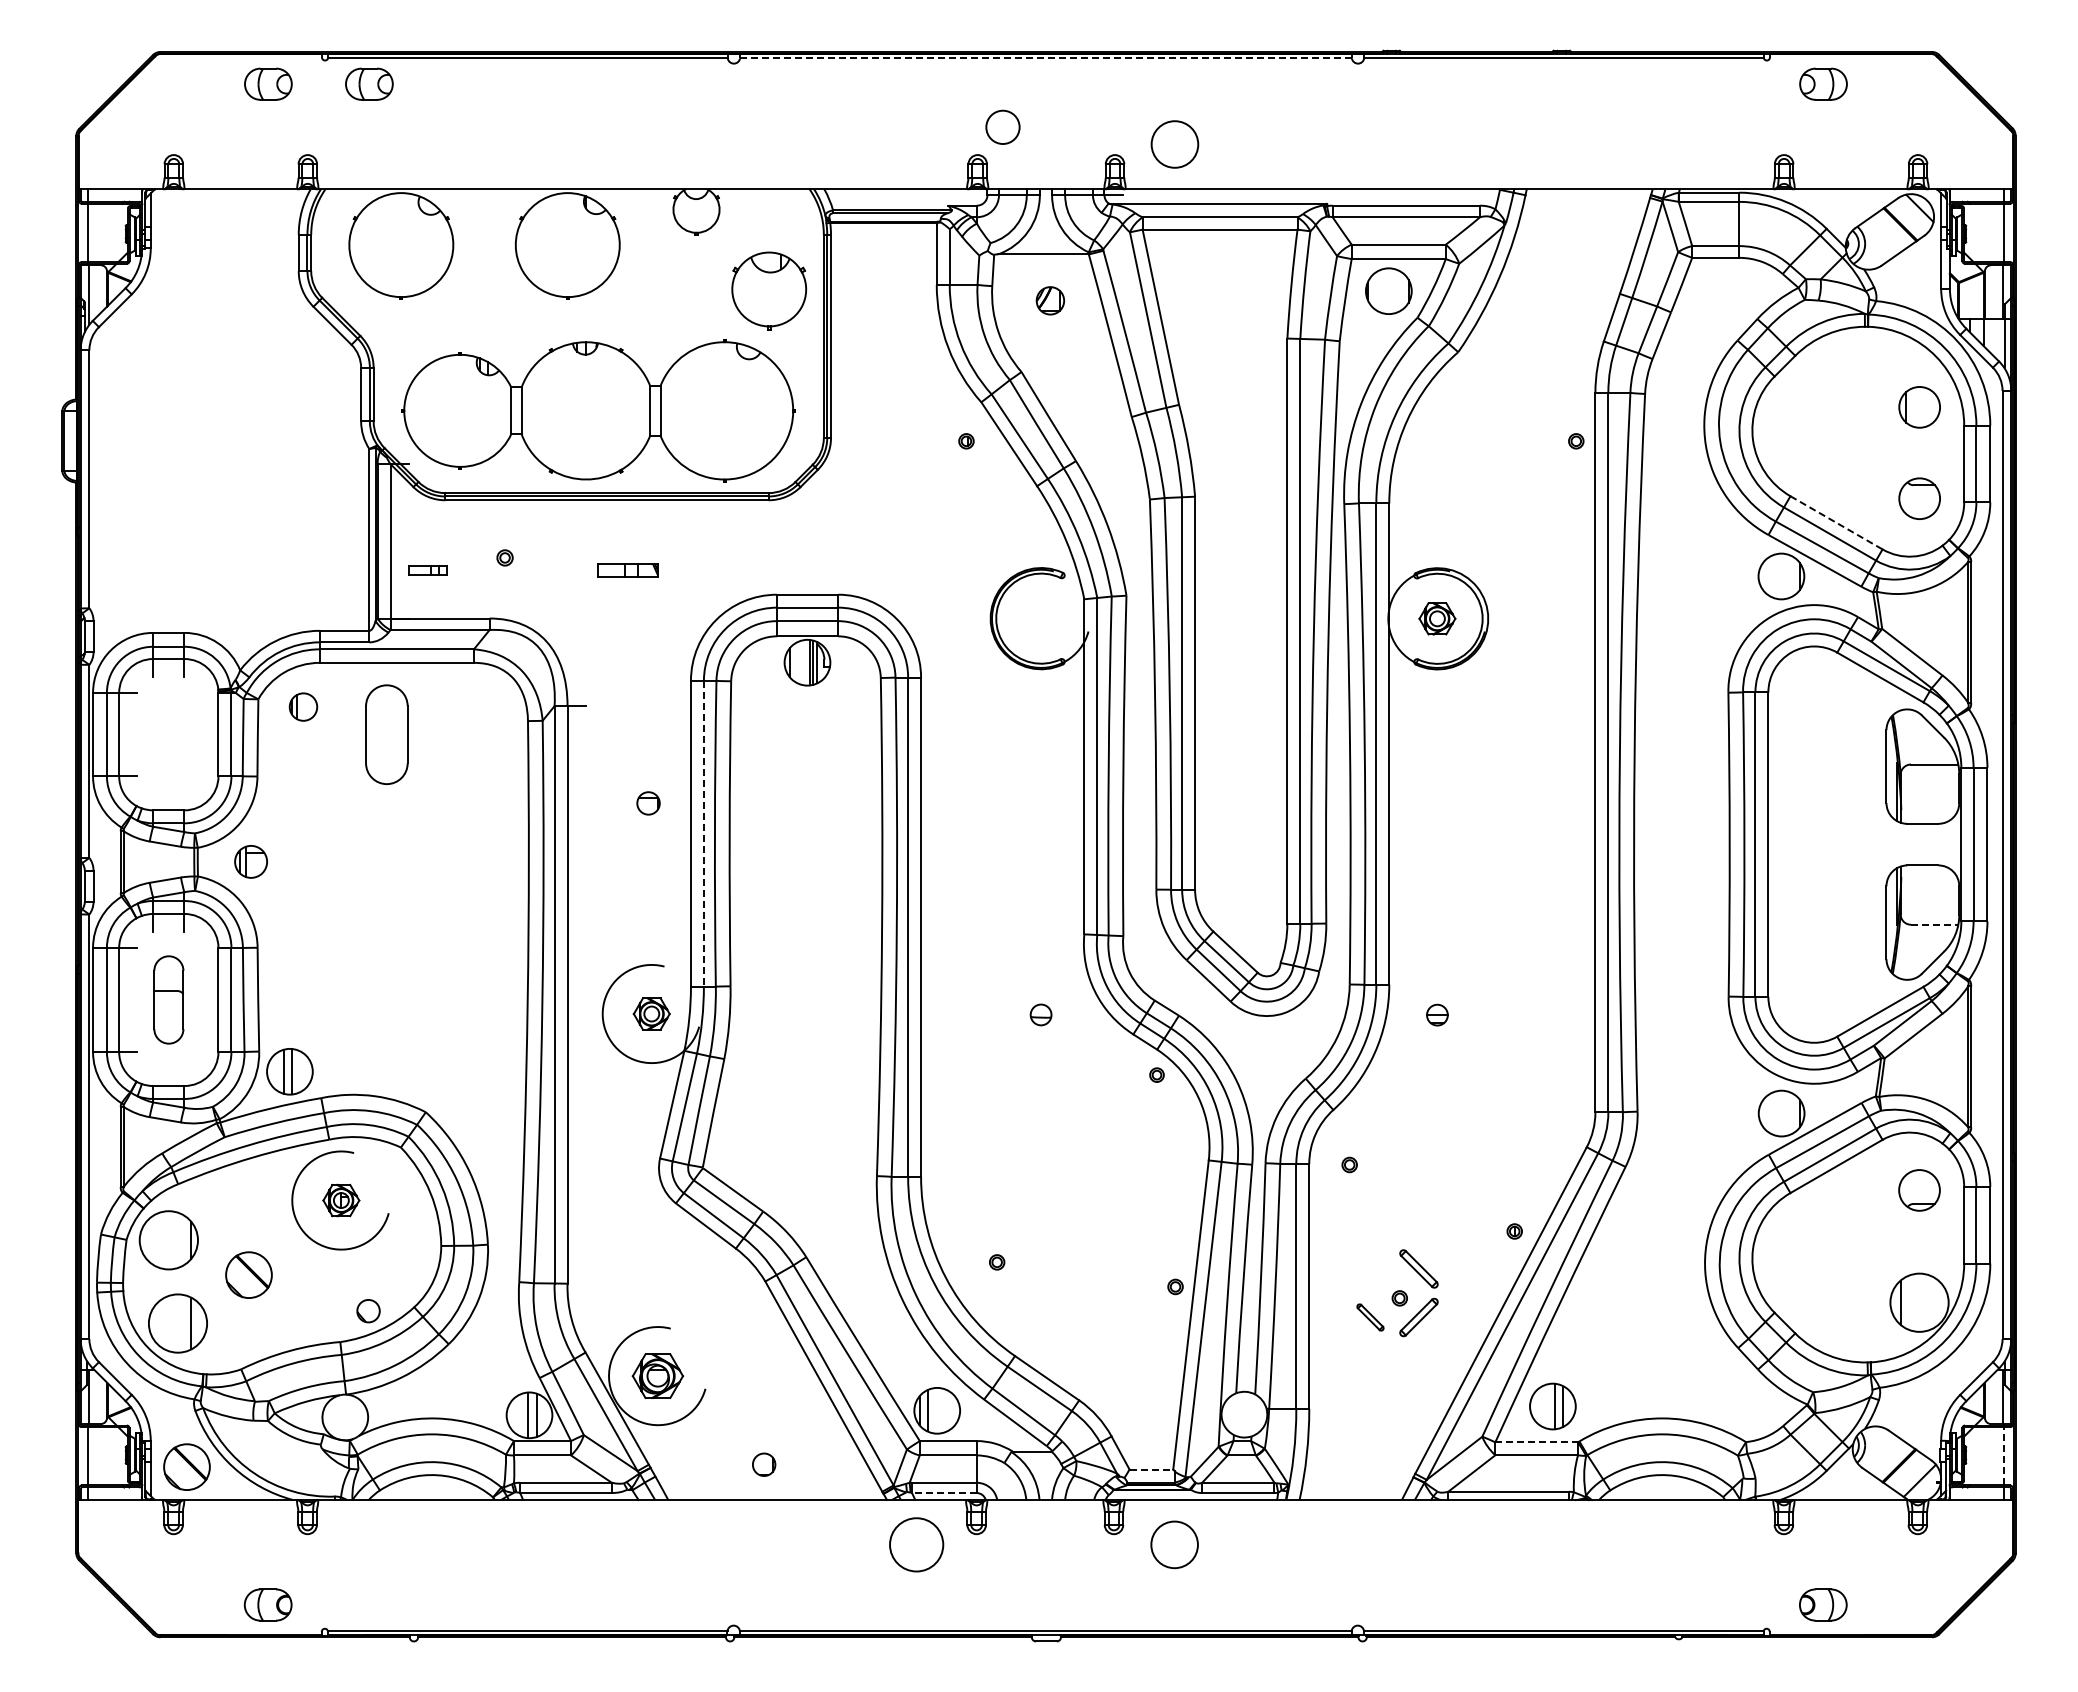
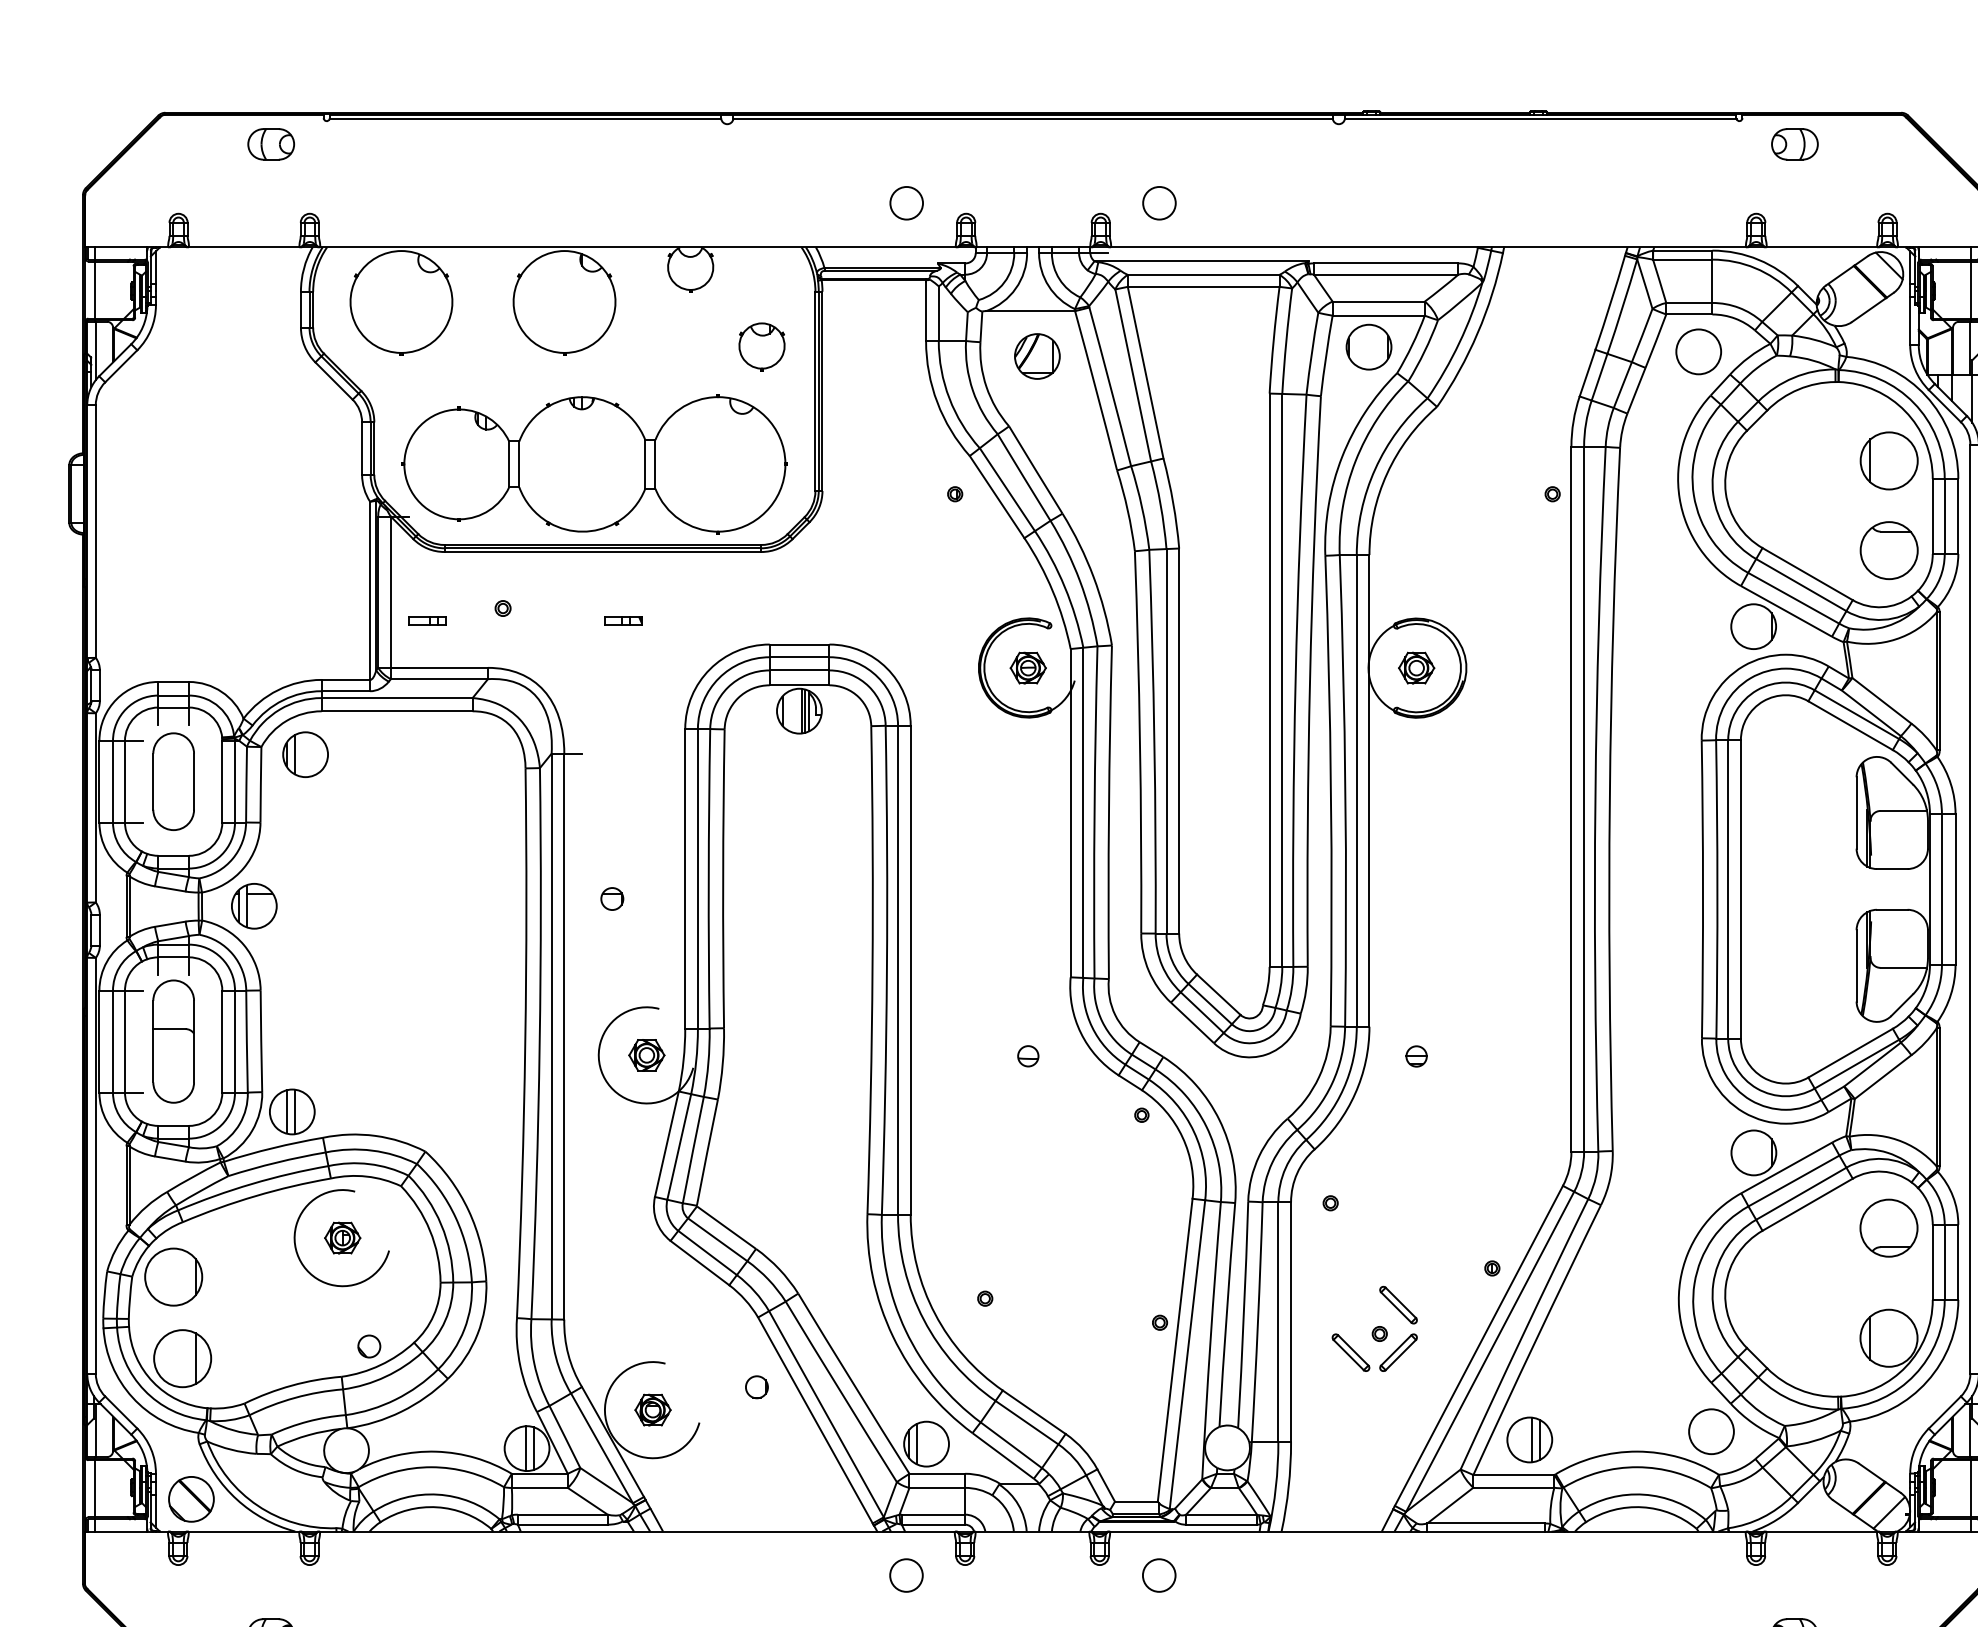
line: (1045, 58) -> (1032, 119), dashed -> solid
part: (369, 83) -> (370, 143), removed
circle: (1002, 126) -> (906, 202), moved
circle: (1174, 143) -> (1159, 202), size x0.71
part: (769, 290) -> (762, 346), size x0.62
part: (1725, 295) -> (1698, 351), added
part: (1050, 300) -> (1037, 356), size x1.67
part: (1919, 407) -> (1888, 461), size x1.43
part: (1919, 498) -> (1888, 550), size x1.43
line: (1836, 523) -> (1807, 574), dashed -> solid
part: (628, 570) -> (624, 620), size x0.62
part: (1041, 618) -> (1028, 667), added
part: (303, 706) -> (305, 754), size x1.67
part: (386, 734) -> (173, 781), moved
part: (648, 803) -> (612, 899), moved
line: (703, 833) -> (697, 878), dashed -> solid
part: (250, 861) -> (253, 905), size x1.43
line: (1934, 924) -> (1903, 967), dashed -> solid
part: (168, 999) -> (173, 1041), size x1.43
part: (1919, 1190) -> (1888, 1228), size x1.43
part: (248, 1274) -> (251, 1310), removed
part: (1370, 1317) -> (1351, 1352), size x1.43
part: (658, 1375) -> (653, 1409), size x0.71
part: (1738, 1397) -> (1711, 1431), added
line: (1537, 1442) -> (1514, 1475), dashed -> solid
line: (2003, 1455) -> (1971, 1487), dashed -> solid
part: (764, 1464) -> (757, 1387), moved
line: (1151, 1469) -> (1136, 1501), dashed -> solid
line: (943, 1493) -> (932, 1525), dashed -> solid
circle: (916, 1544) -> (906, 1575), size x0.62
circle: (1174, 1544) -> (1159, 1575), size x0.71

